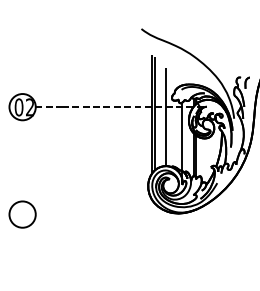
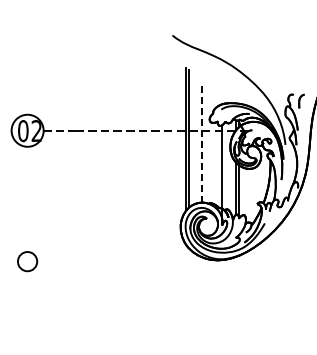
line: (166, 116) -> (202, 142), solid -> dashed
circle: (22, 214) -> (27, 261), size x0.6

